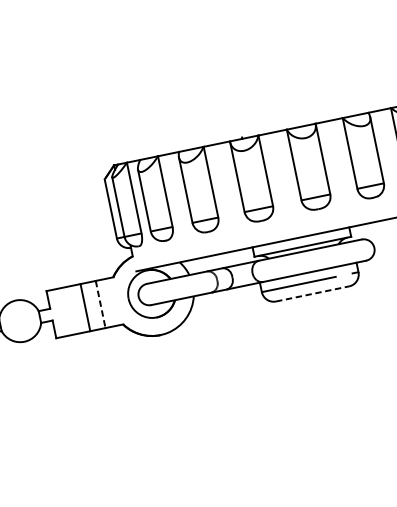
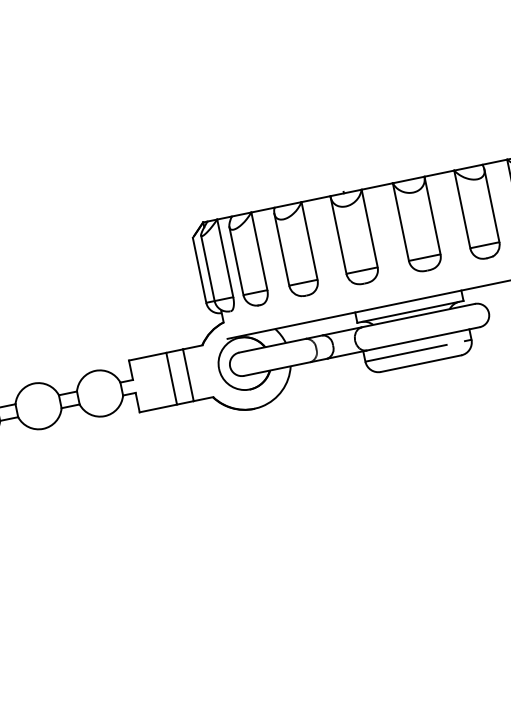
line: (312, 293) -> (421, 363), dashed -> solid
line: (100, 304) -> (188, 375), dashed -> solid

